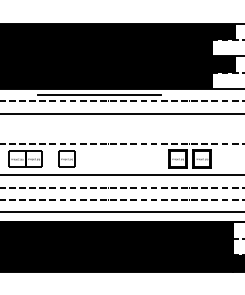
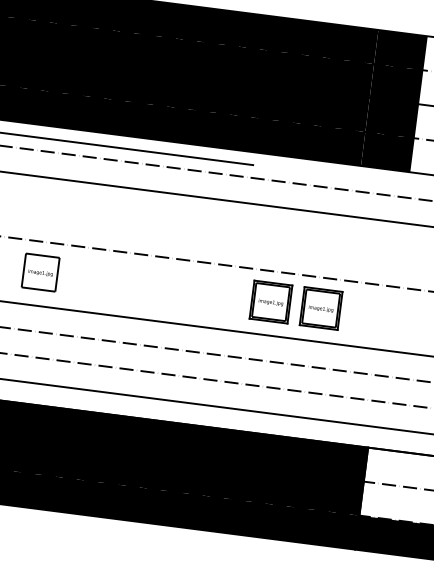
fill: (224, 47) -> (396, 82), added
fill: (224, 80) -> (388, 151), added

